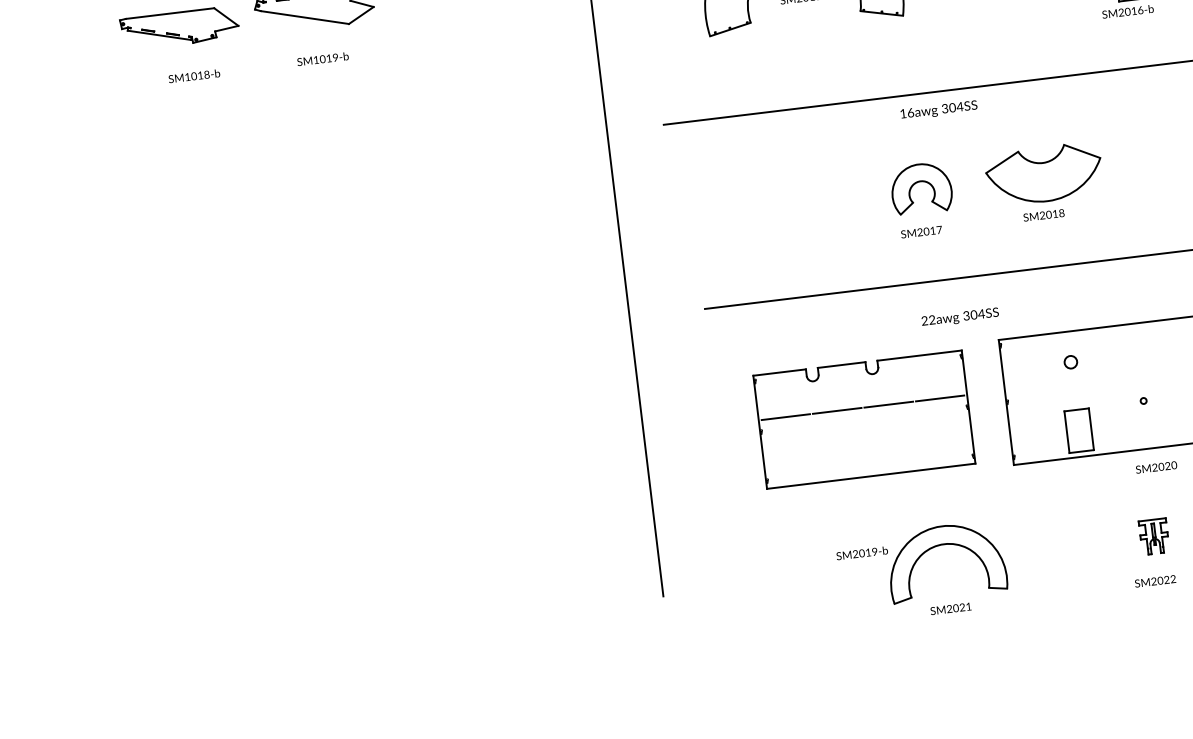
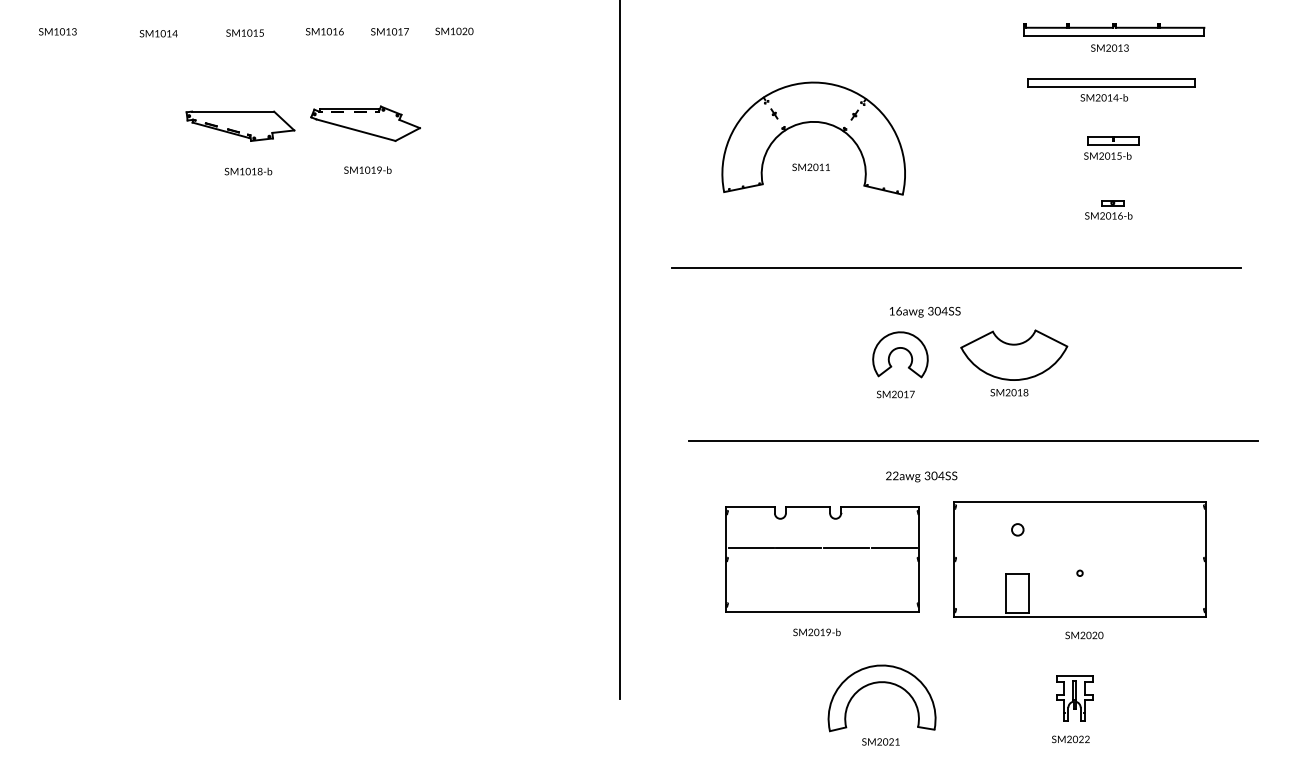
text: (939, 109) -> (925, 311), moved
part: (1154, 536) -> (1074, 698), size x1.43
text: (861, 553) -> (816, 632), moved

